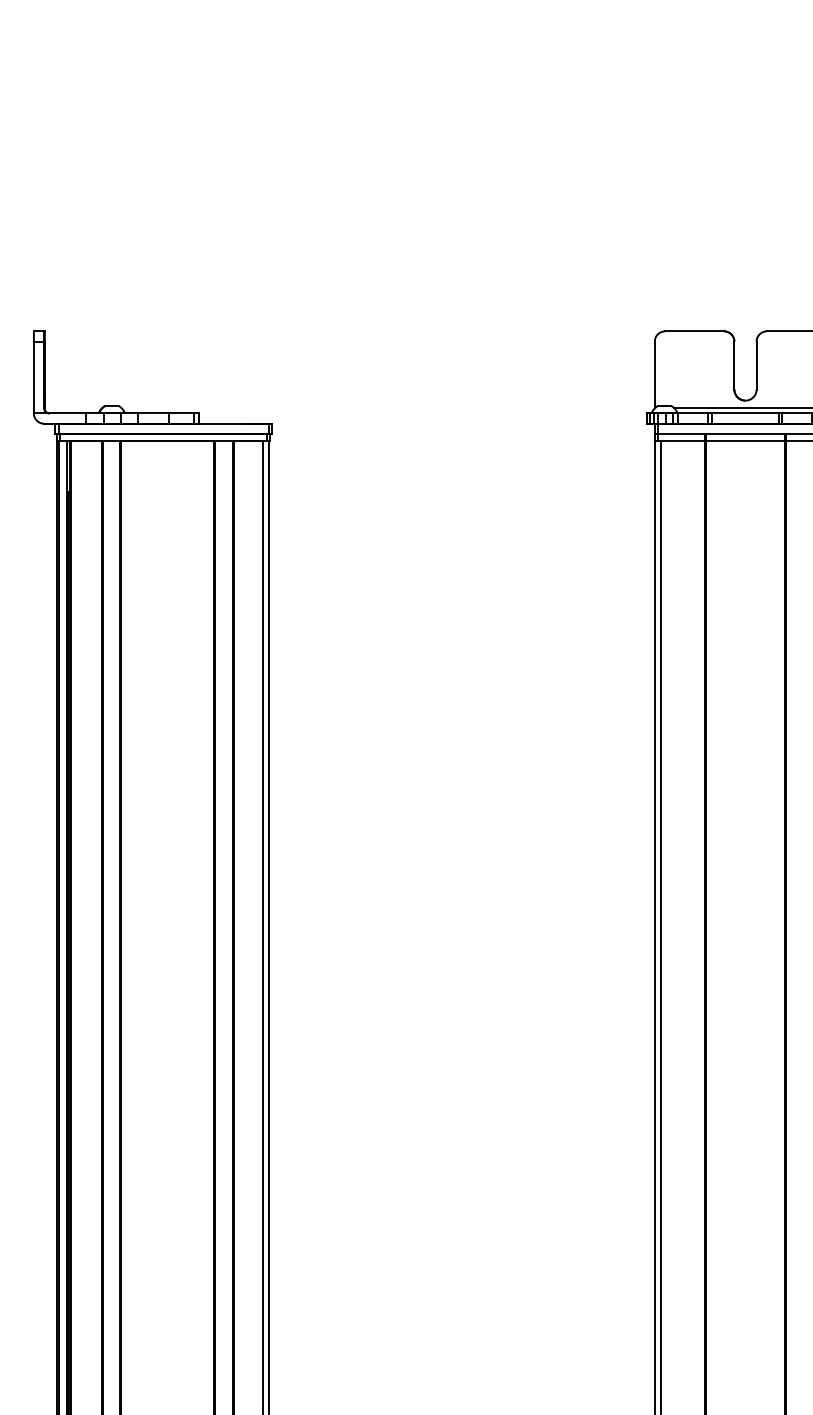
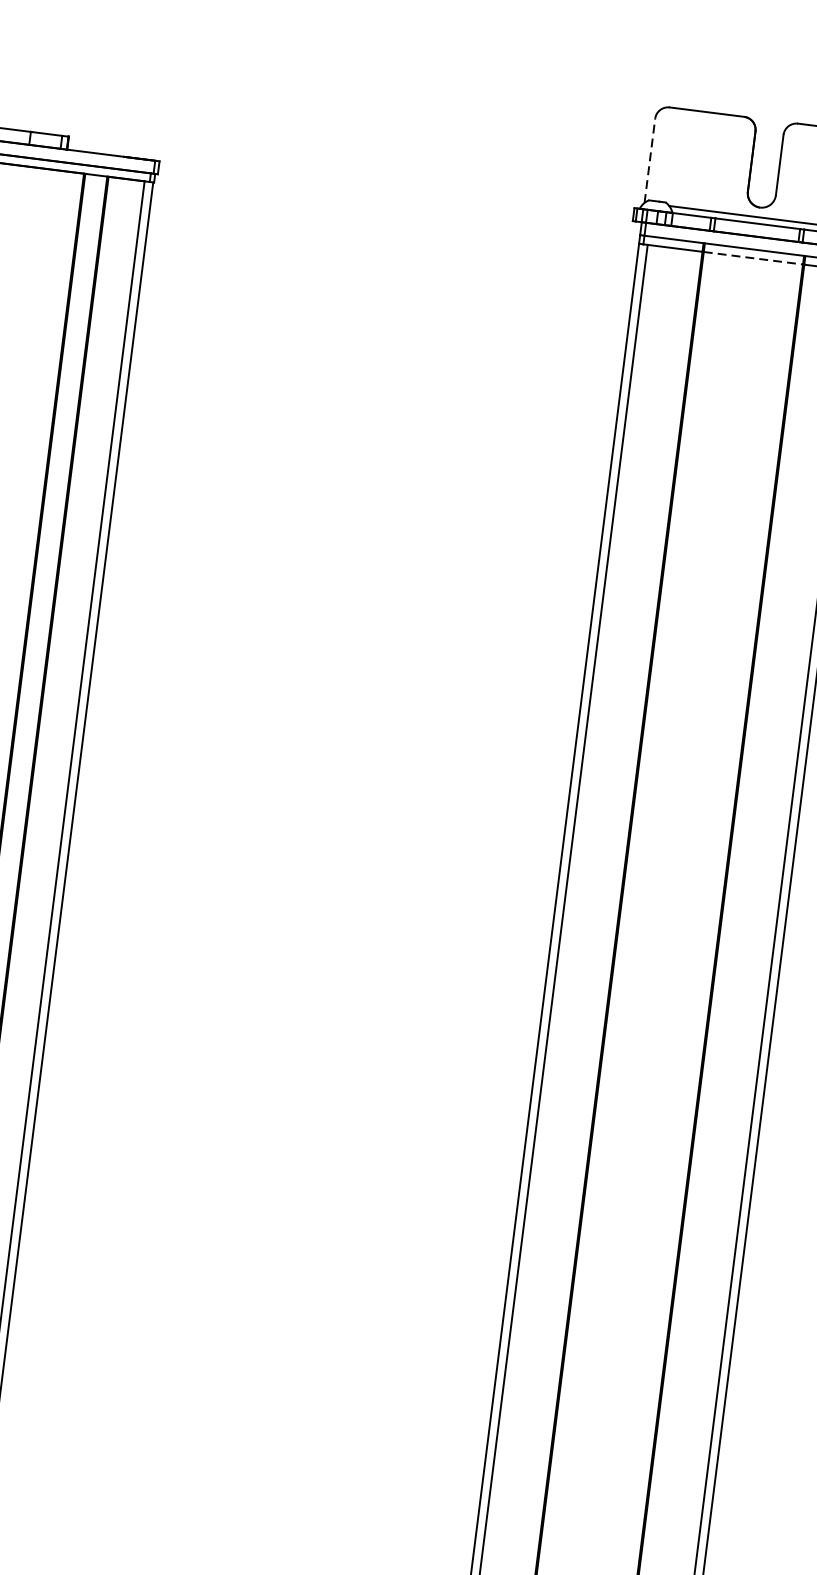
line: (654, 374) -> (649, 160), solid -> dashed
line: (745, 440) -> (753, 257), solid -> dashed

